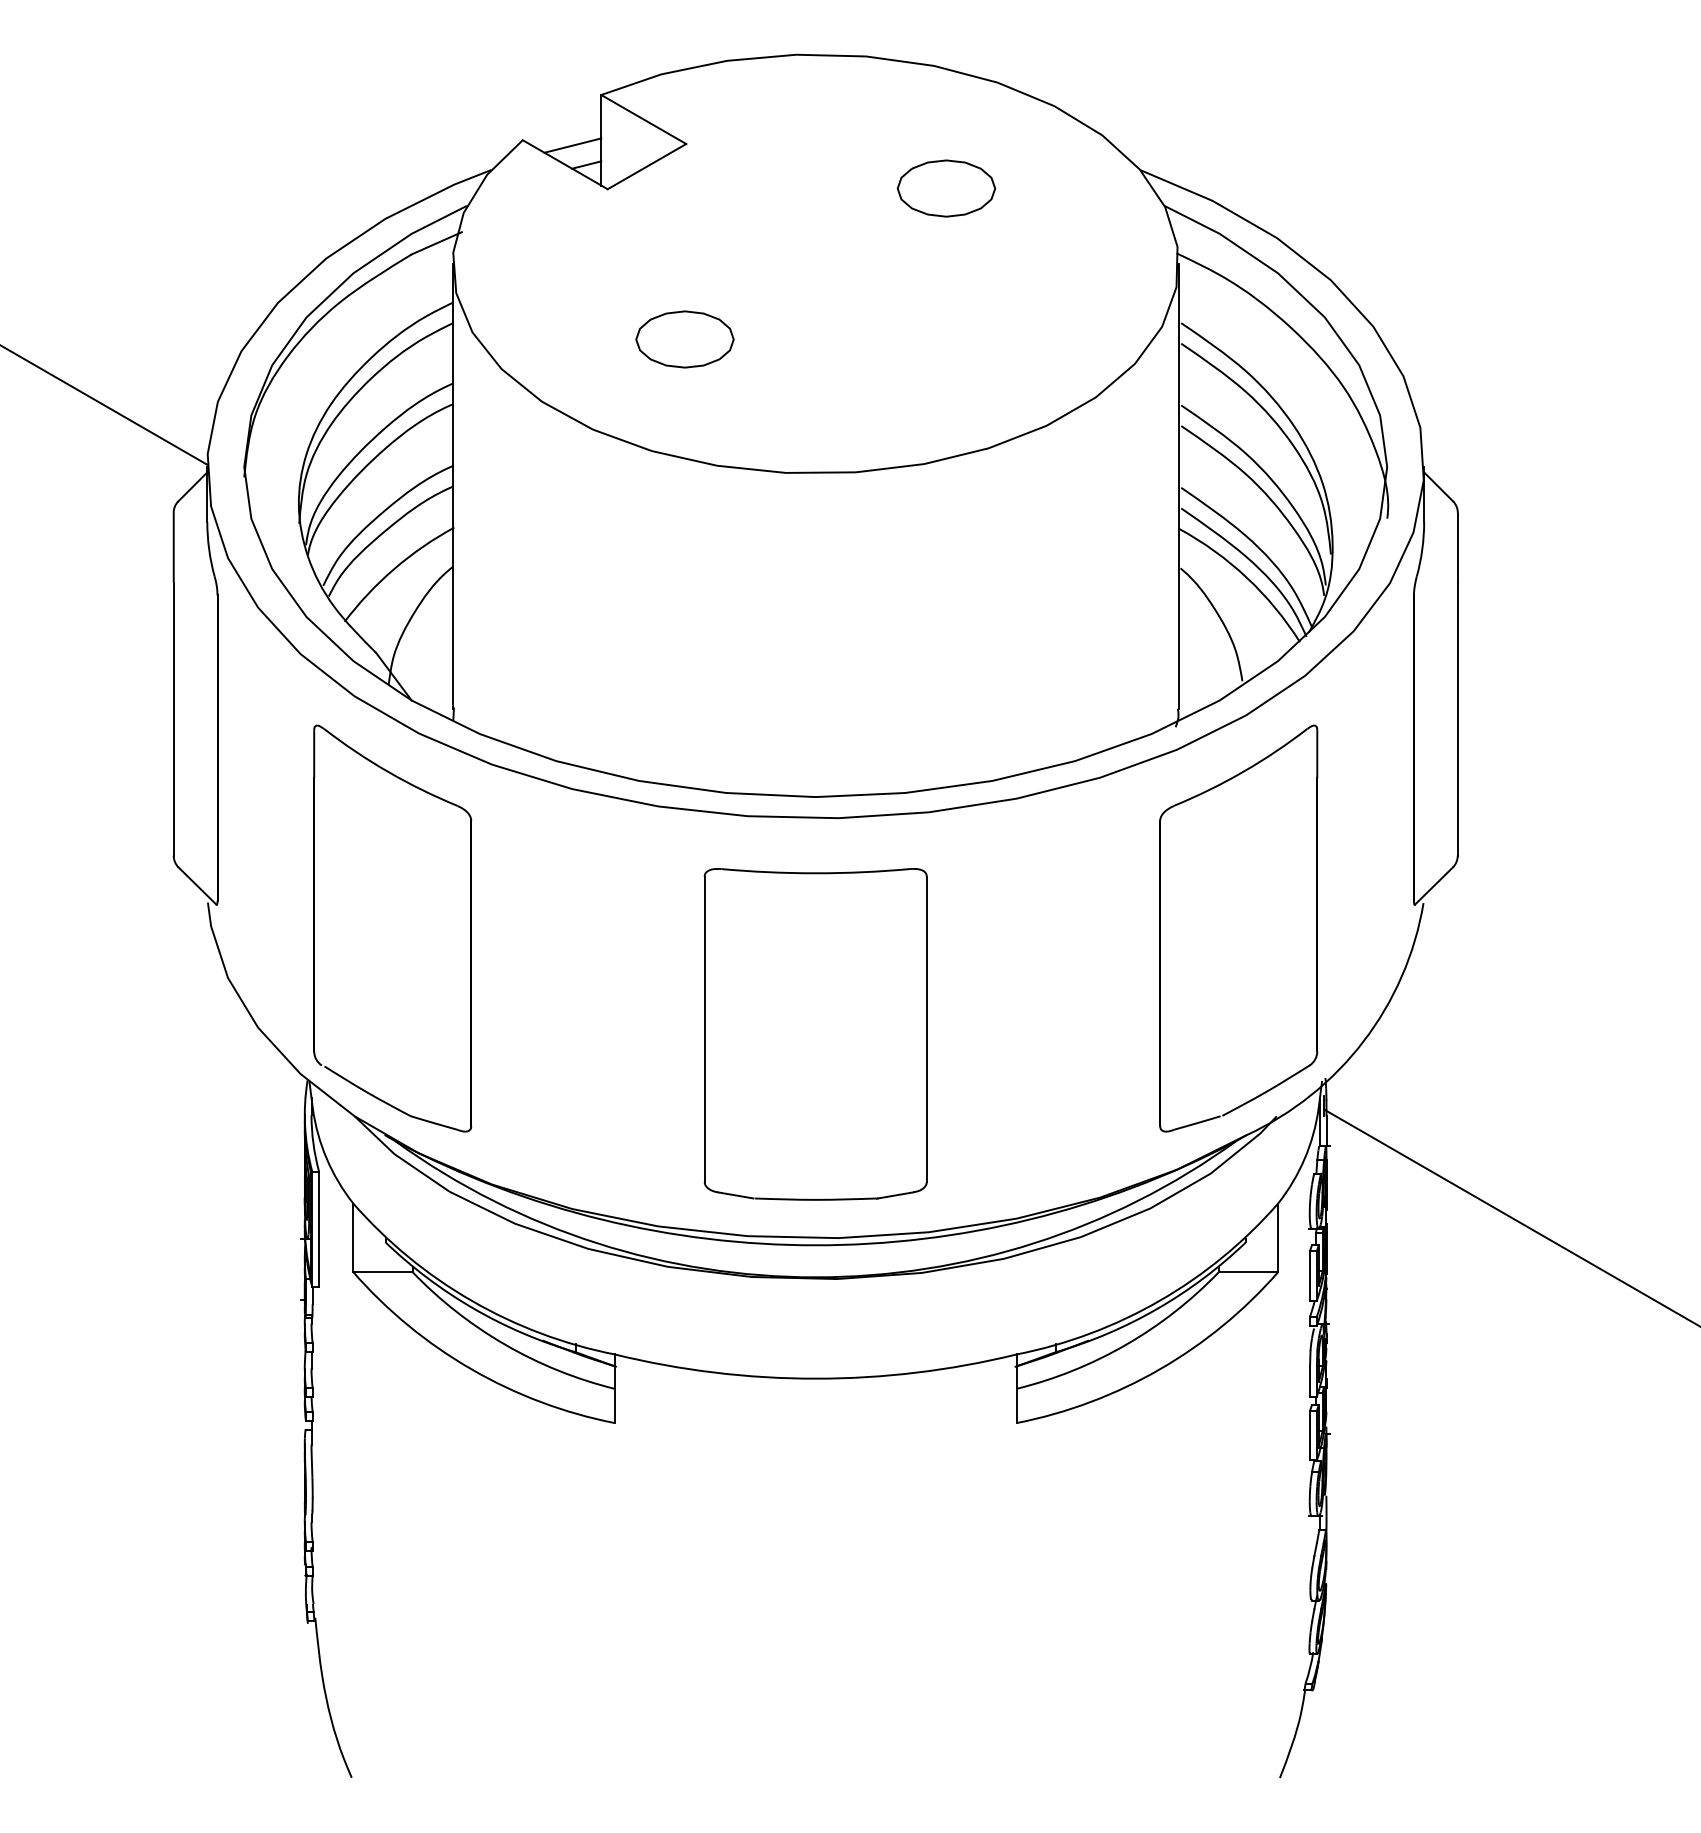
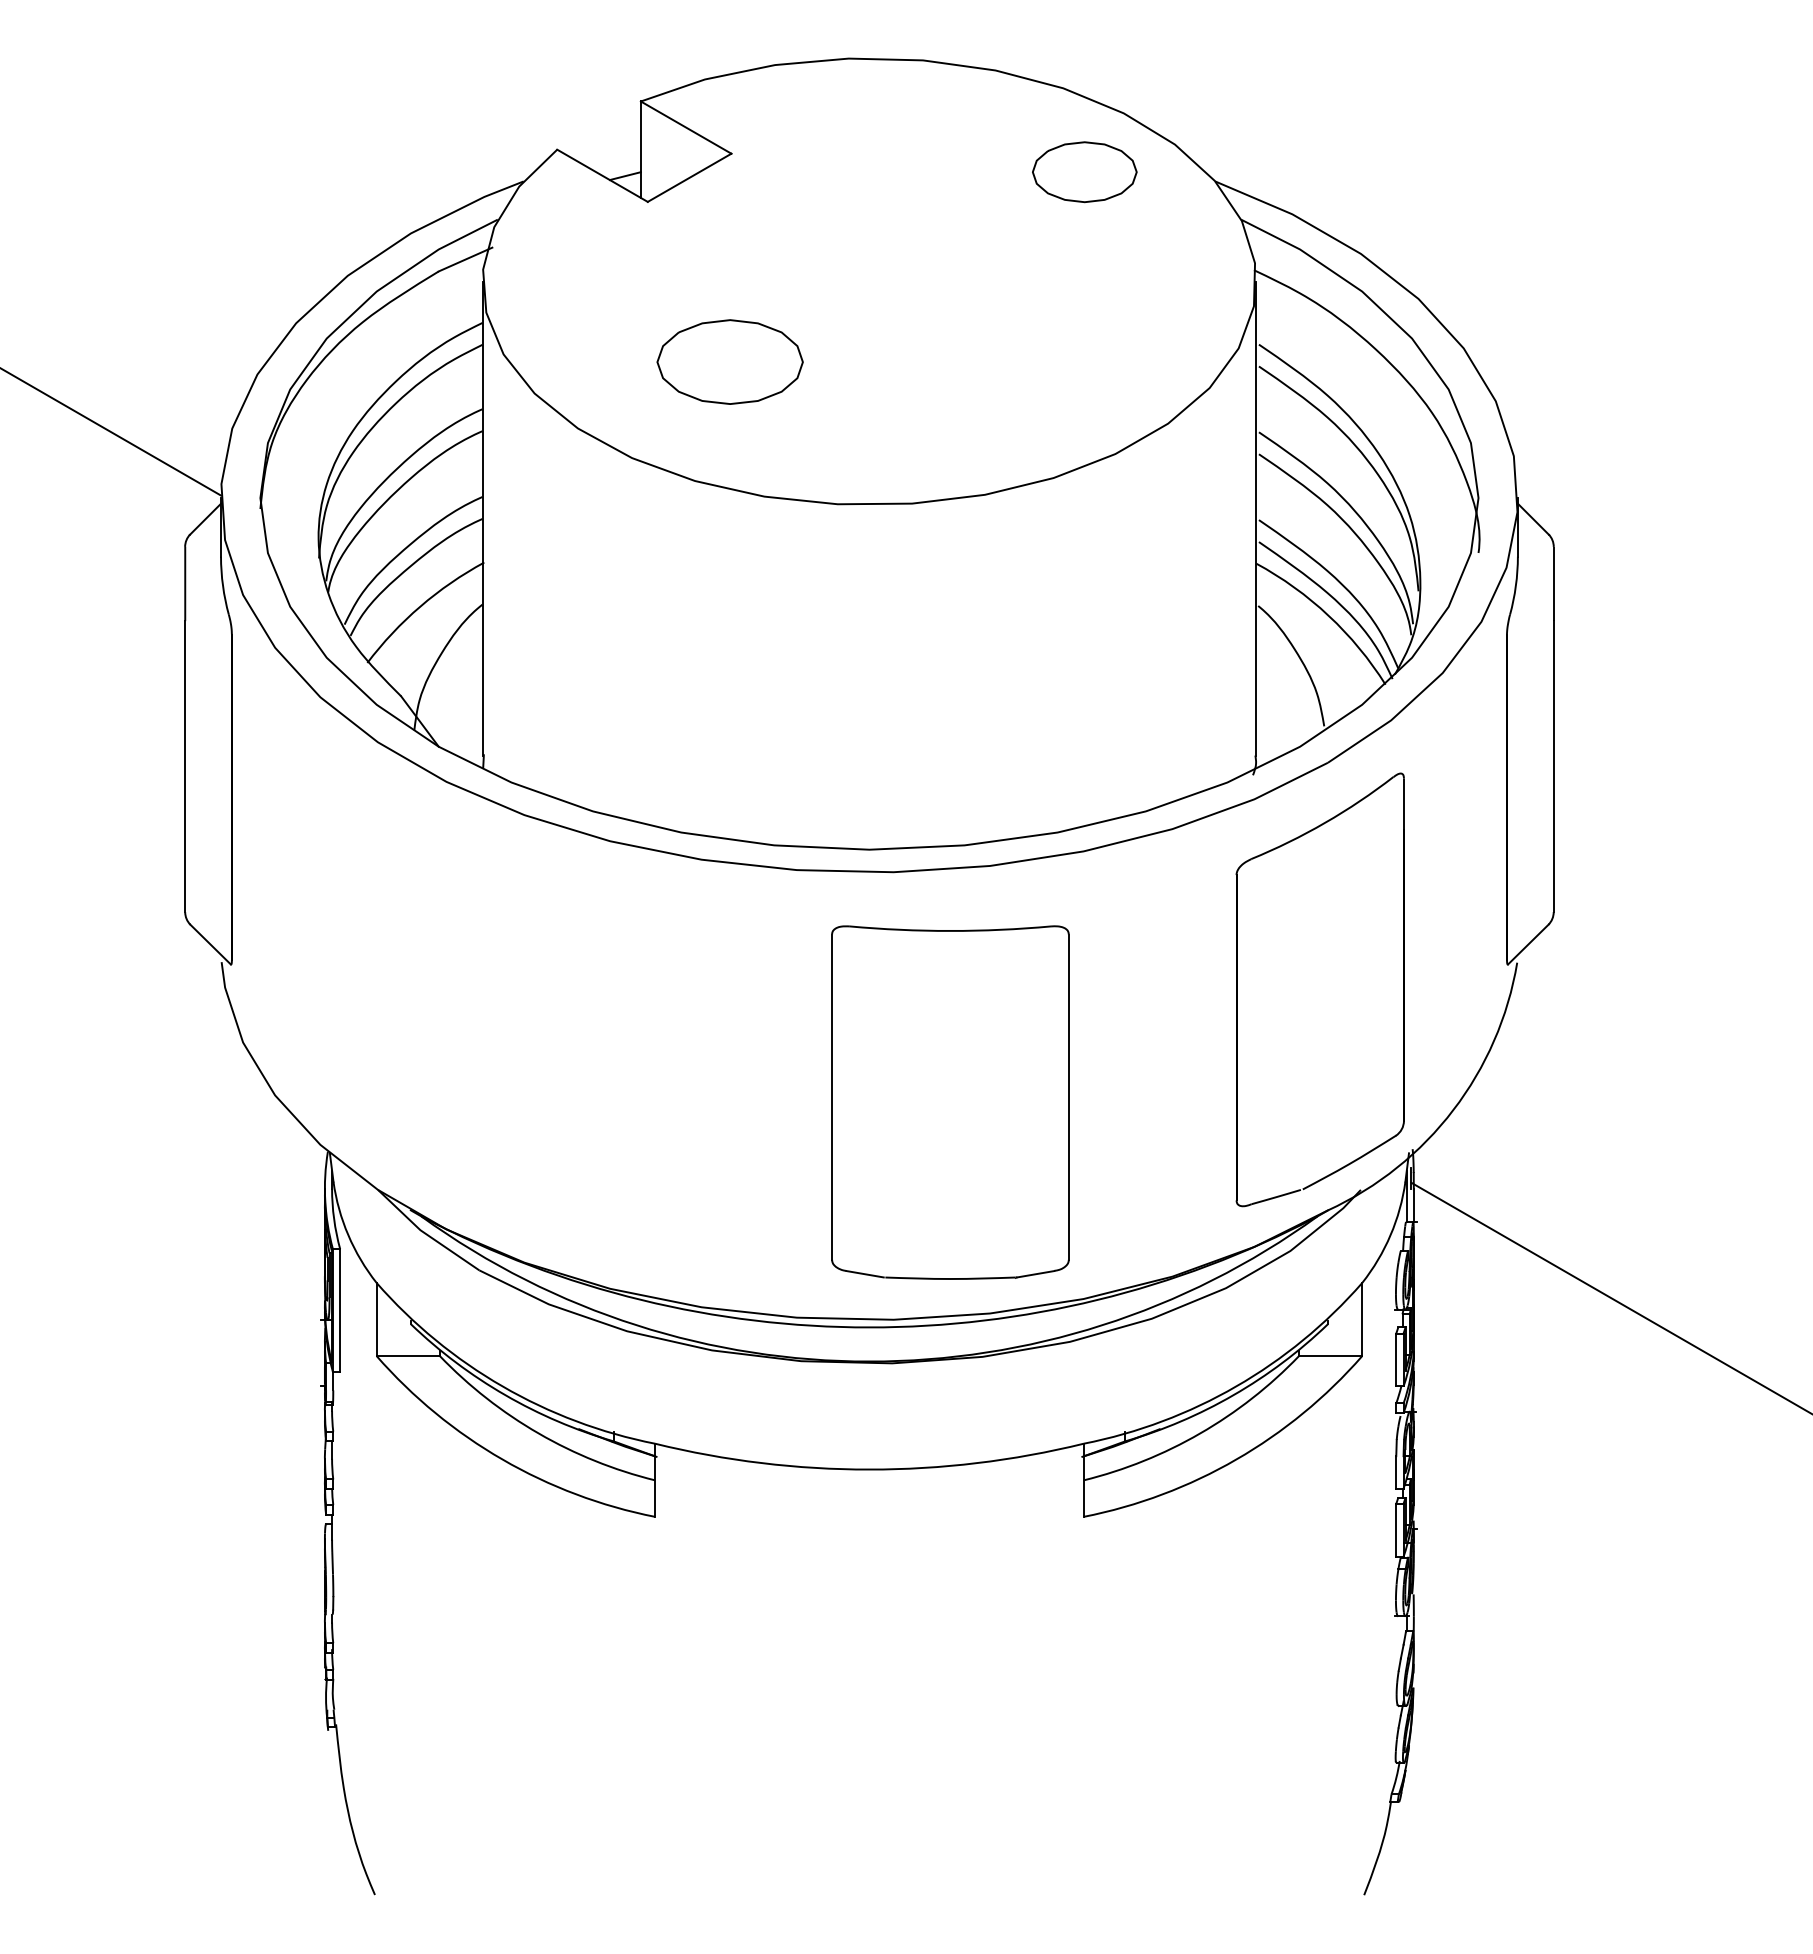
line: (572, 145) -> (610, 155), removed
part: (946, 188) -> (1084, 172), moved
part: (684, 338) -> (729, 361), size x1.4
part: (314, 928) -> (335, 989), removed
part: (815, 1034) -> (950, 1102), moved

